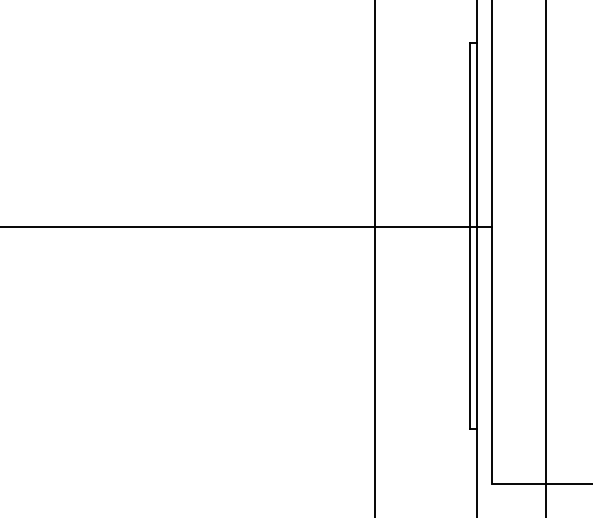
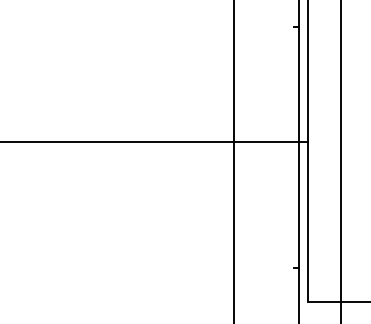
line: (470, 235) -> (294, 147), removed

